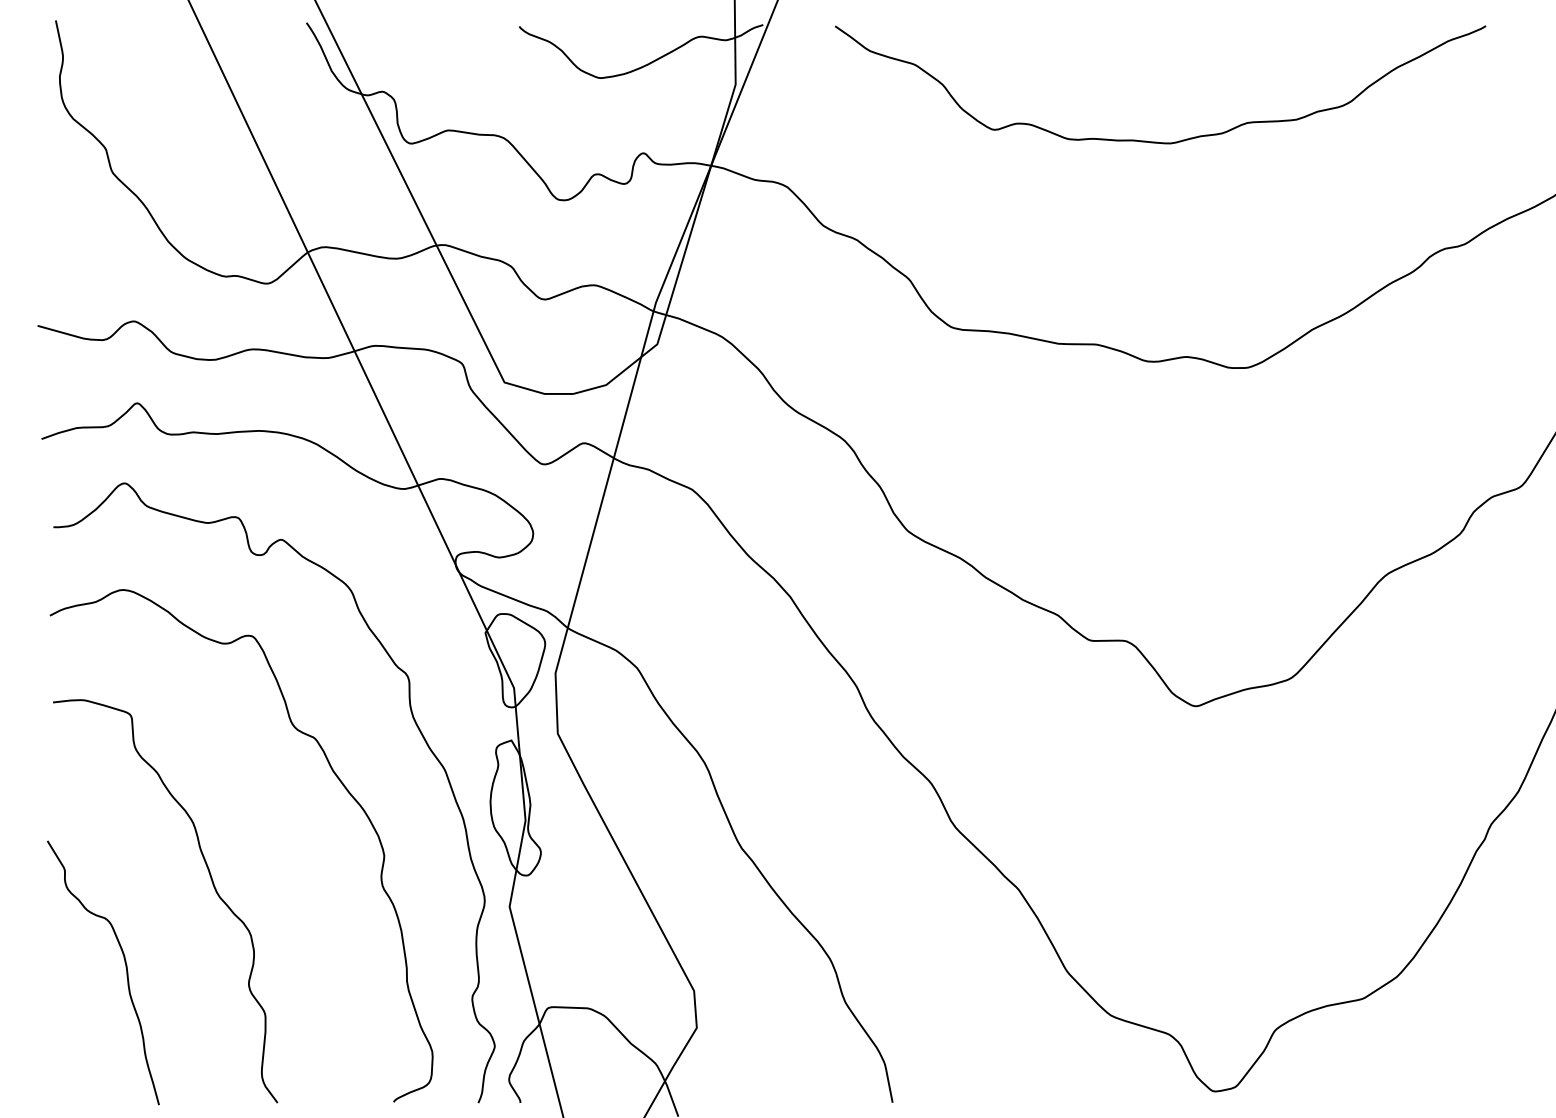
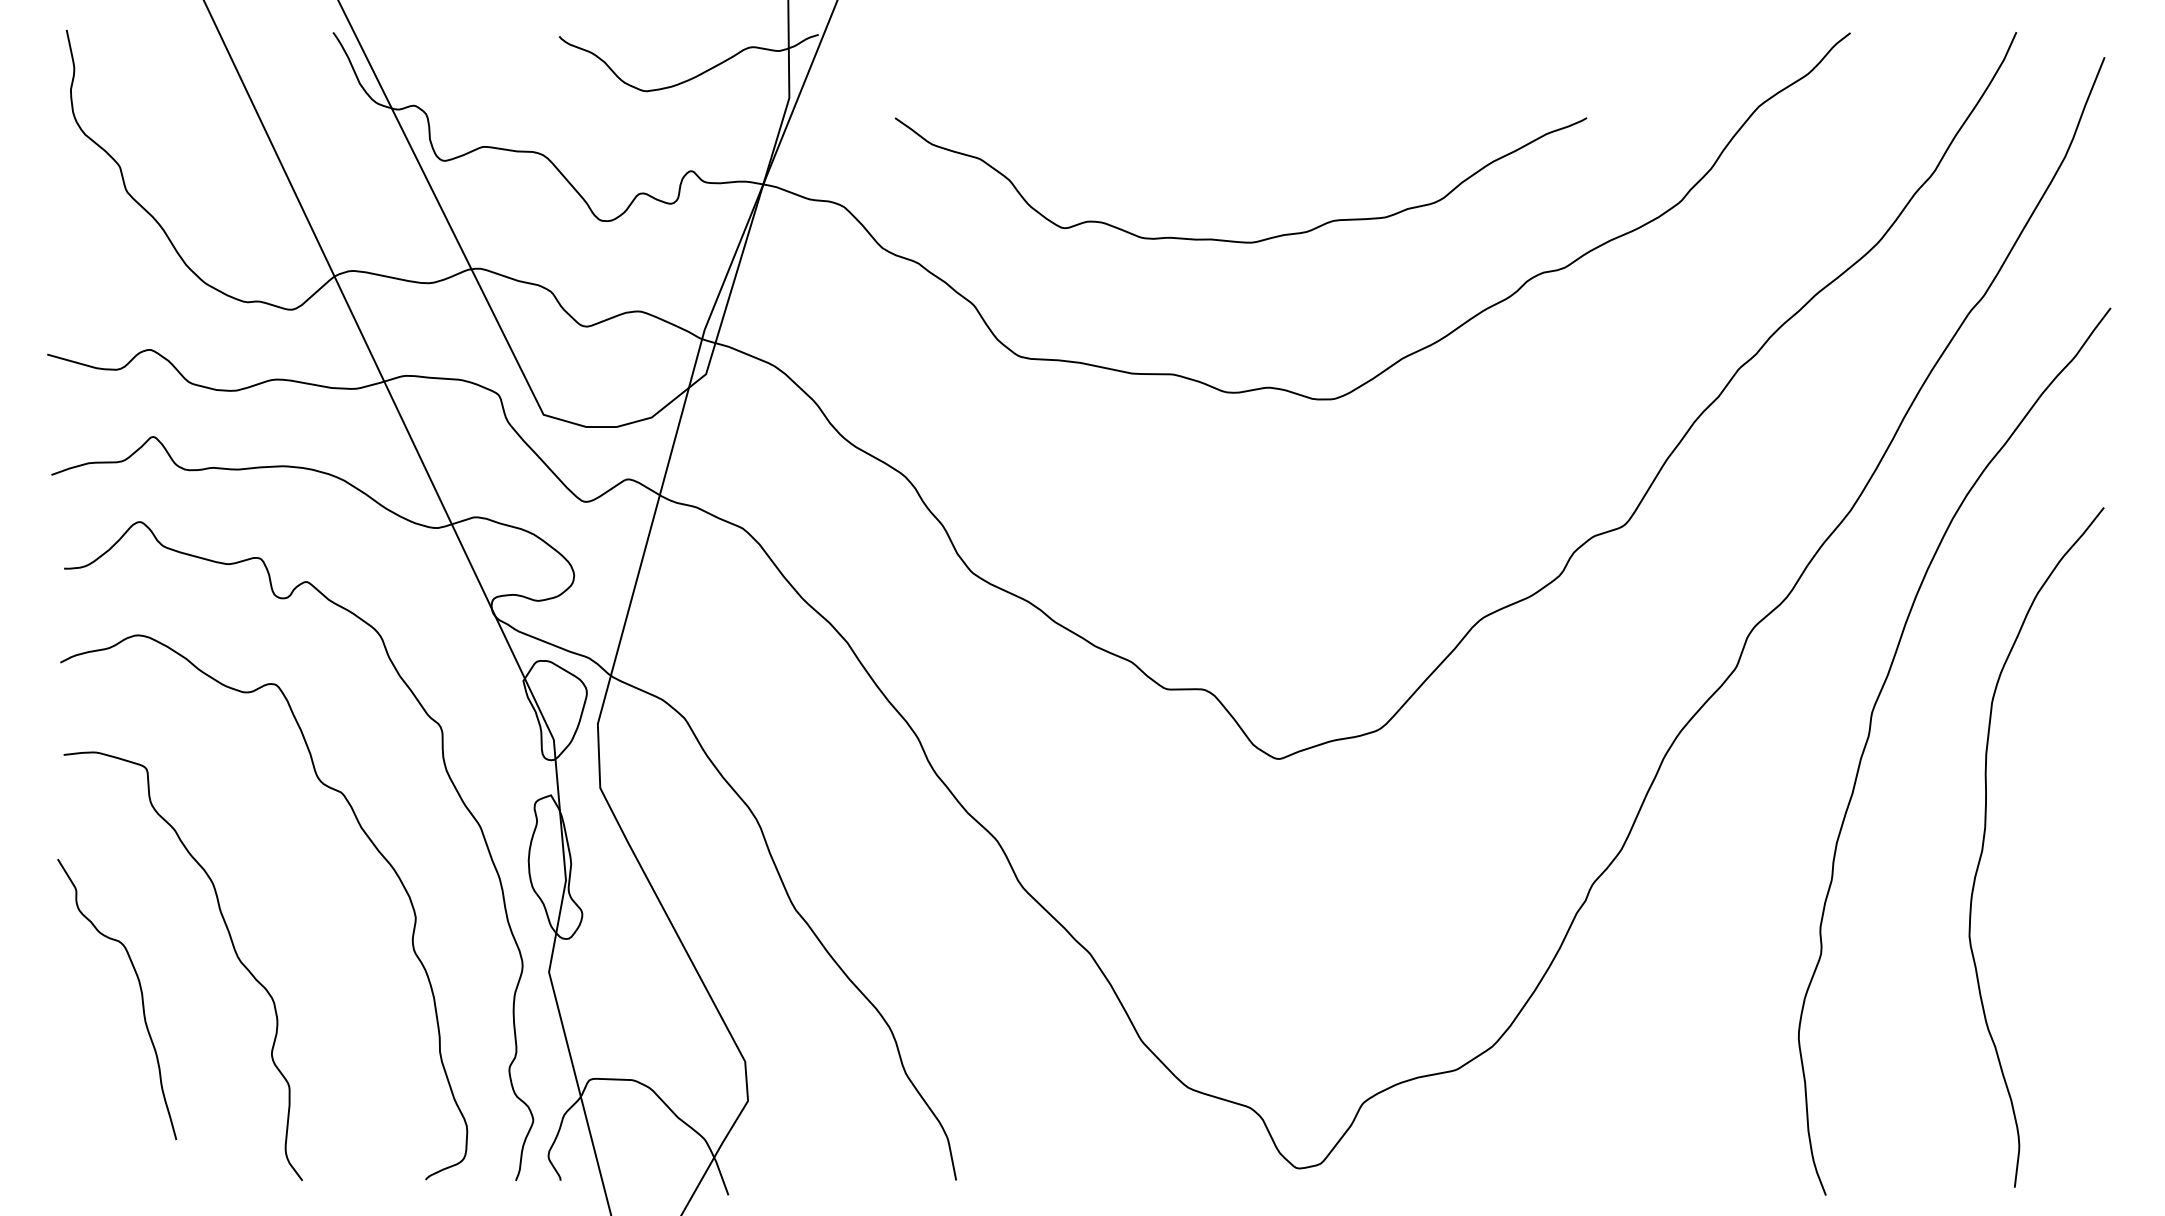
curve: (1154, 141) -> (1234, 240), moved
curve: (125, 966) -> (140, 992), moved

